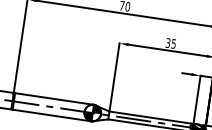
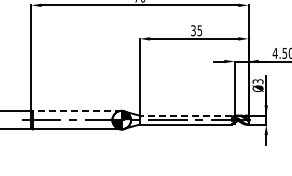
line: (53, 98) -> (76, 110), solid -> dashed
line: (149, 117) -> (185, 115), solid -> dashed

